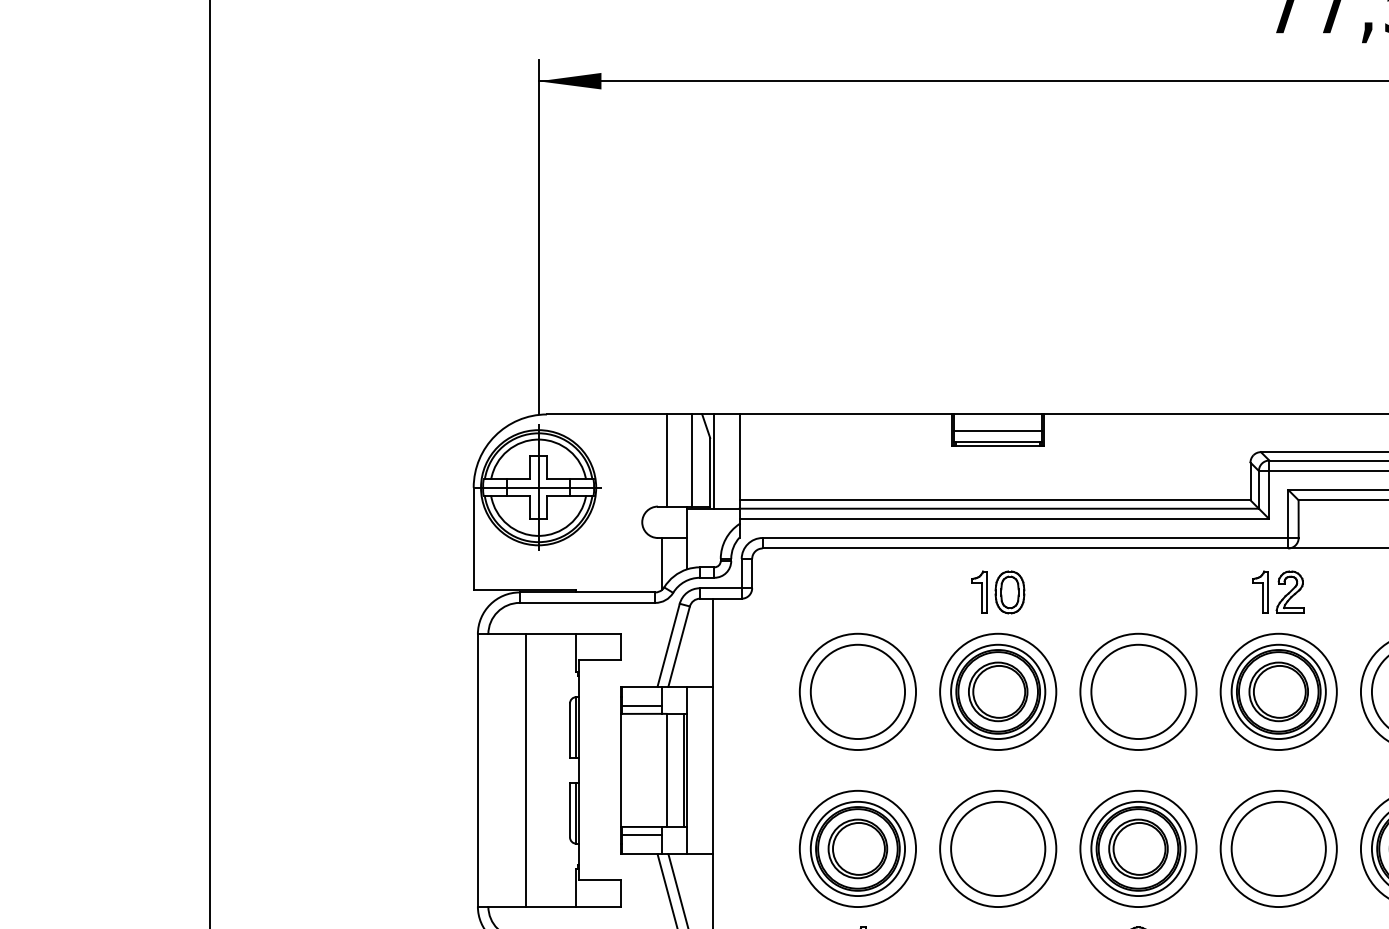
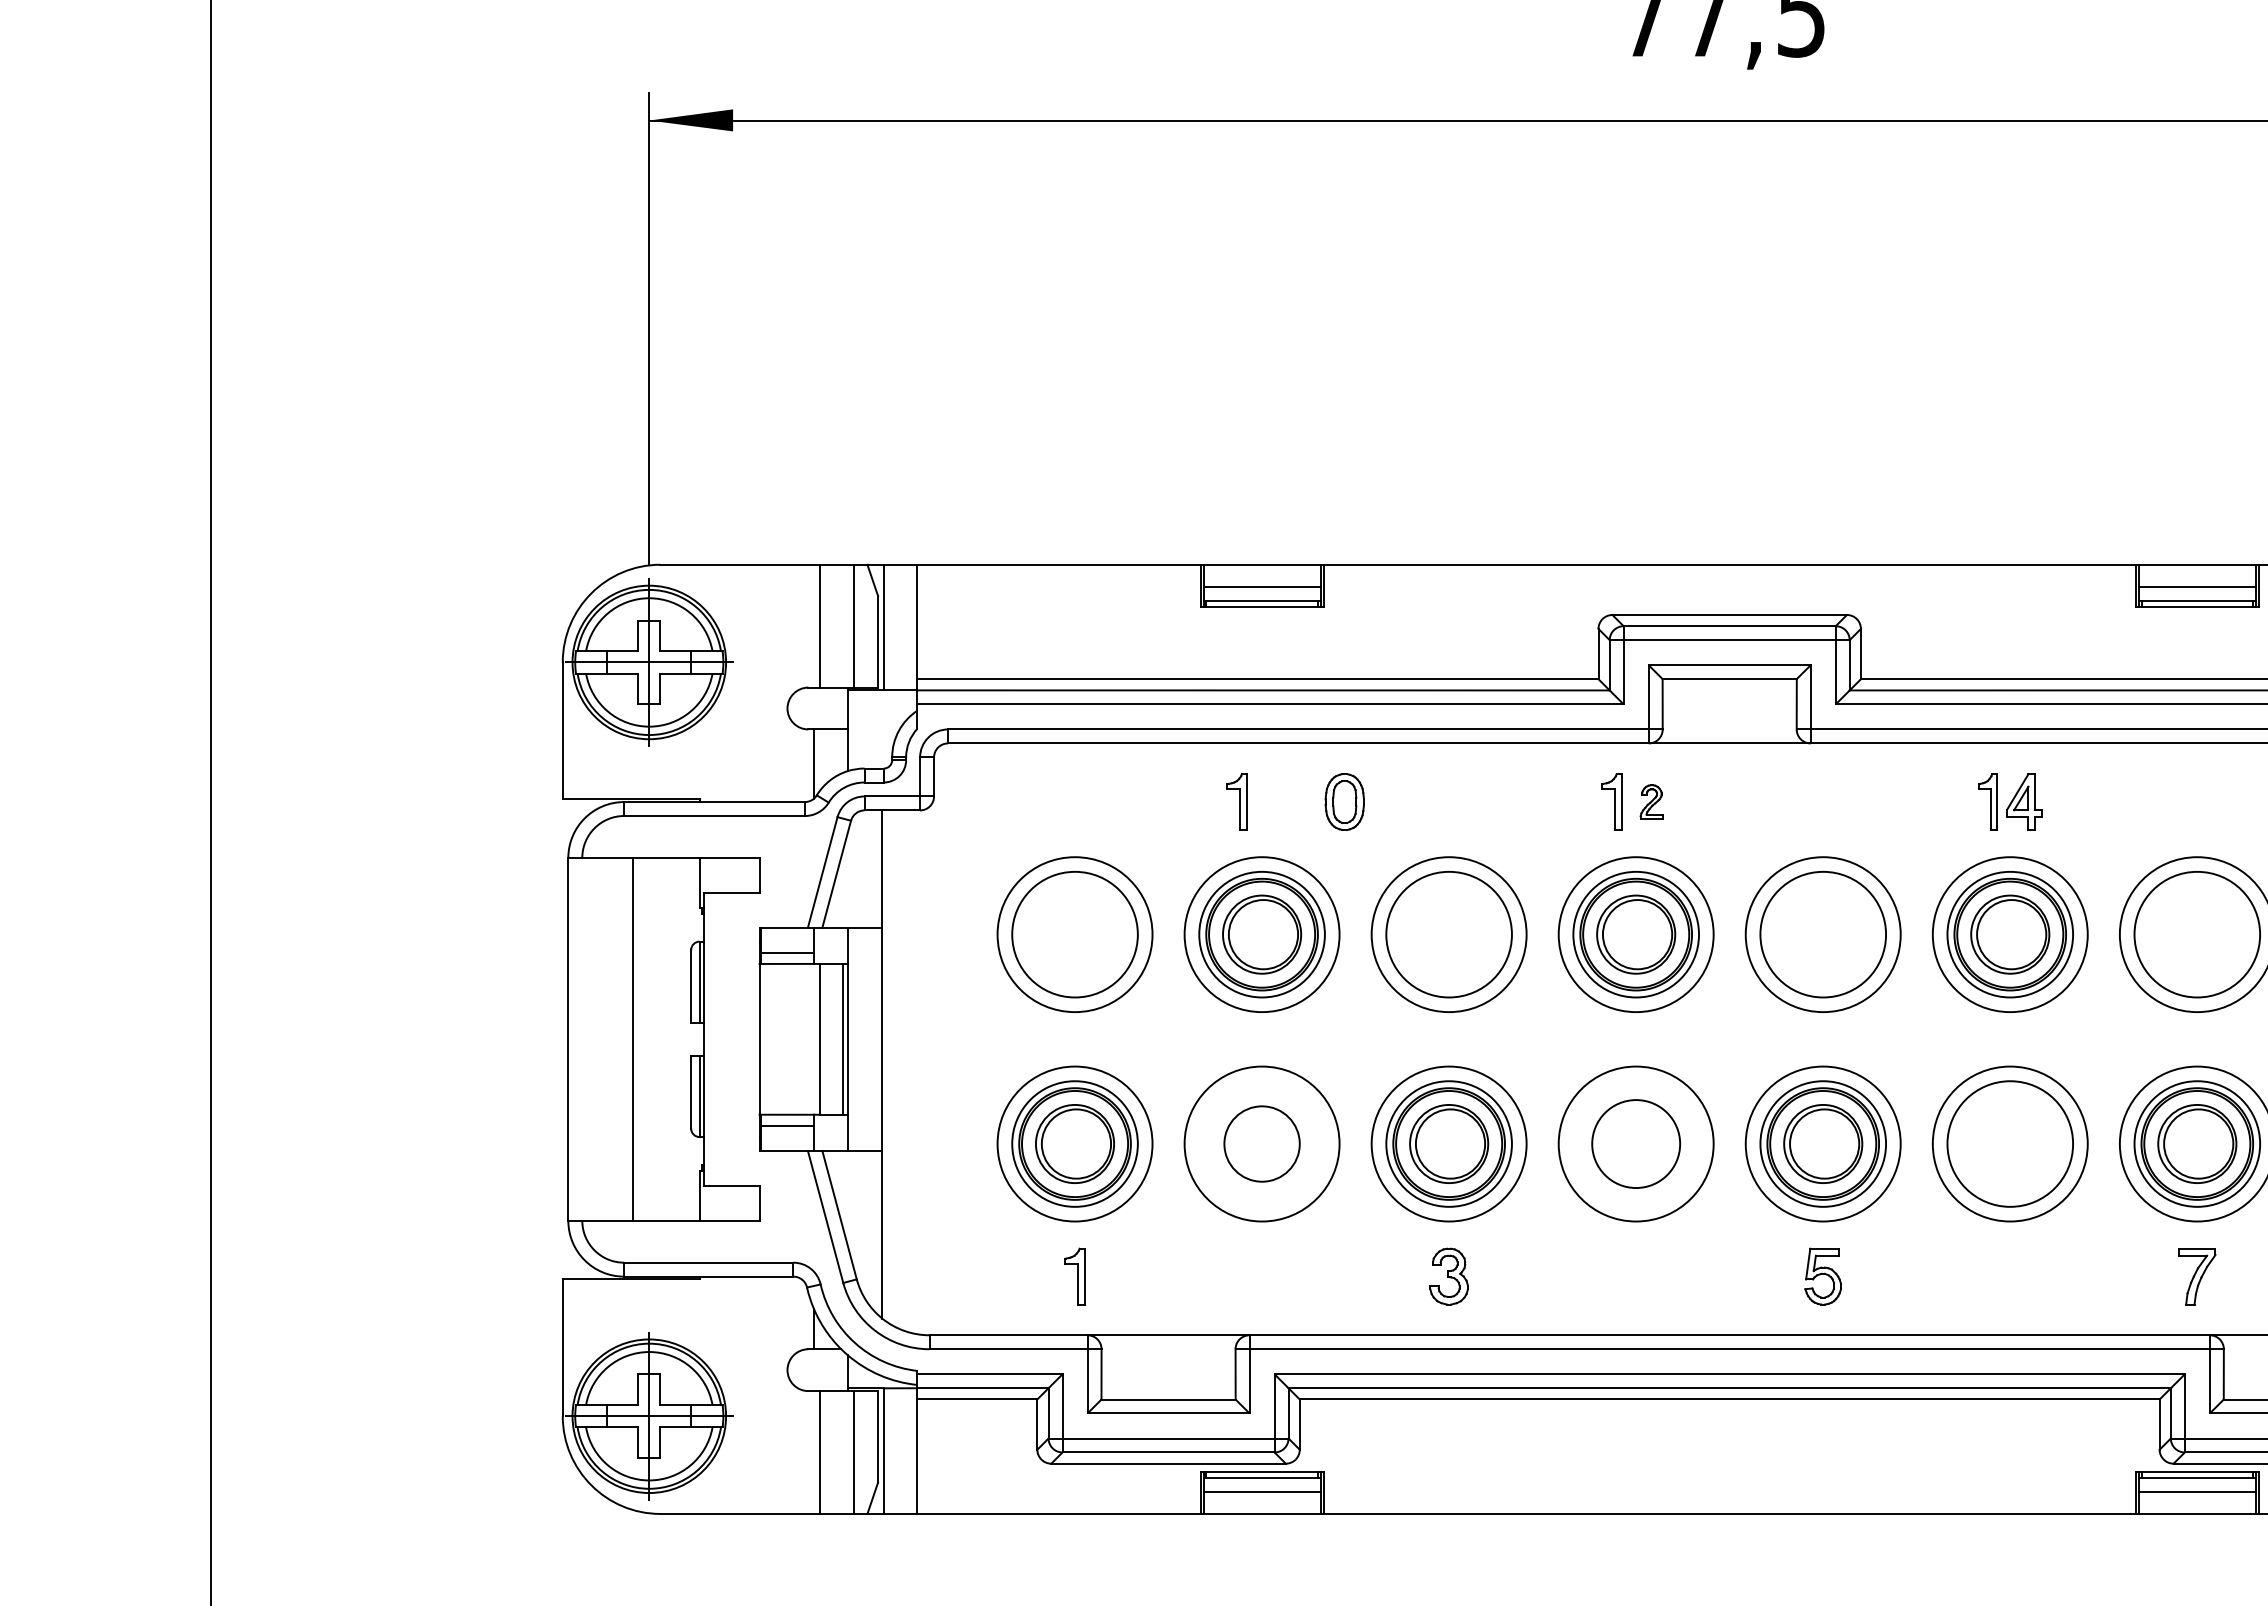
part: (1009, 592) -> (1344, 801), moved
part: (1290, 592) -> (1651, 801), size x0.6
circle: (997, 848) -> (1261, 1143), size x0.6
circle: (1279, 848) -> (1636, 1143), size x0.7

